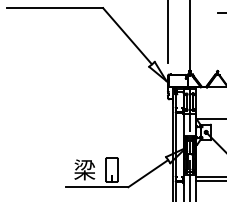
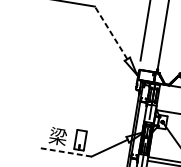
line: (127, 35) -> (111, 32), solid -> dashed
line: (97, 187) -> (66, 152), solid -> dashed

